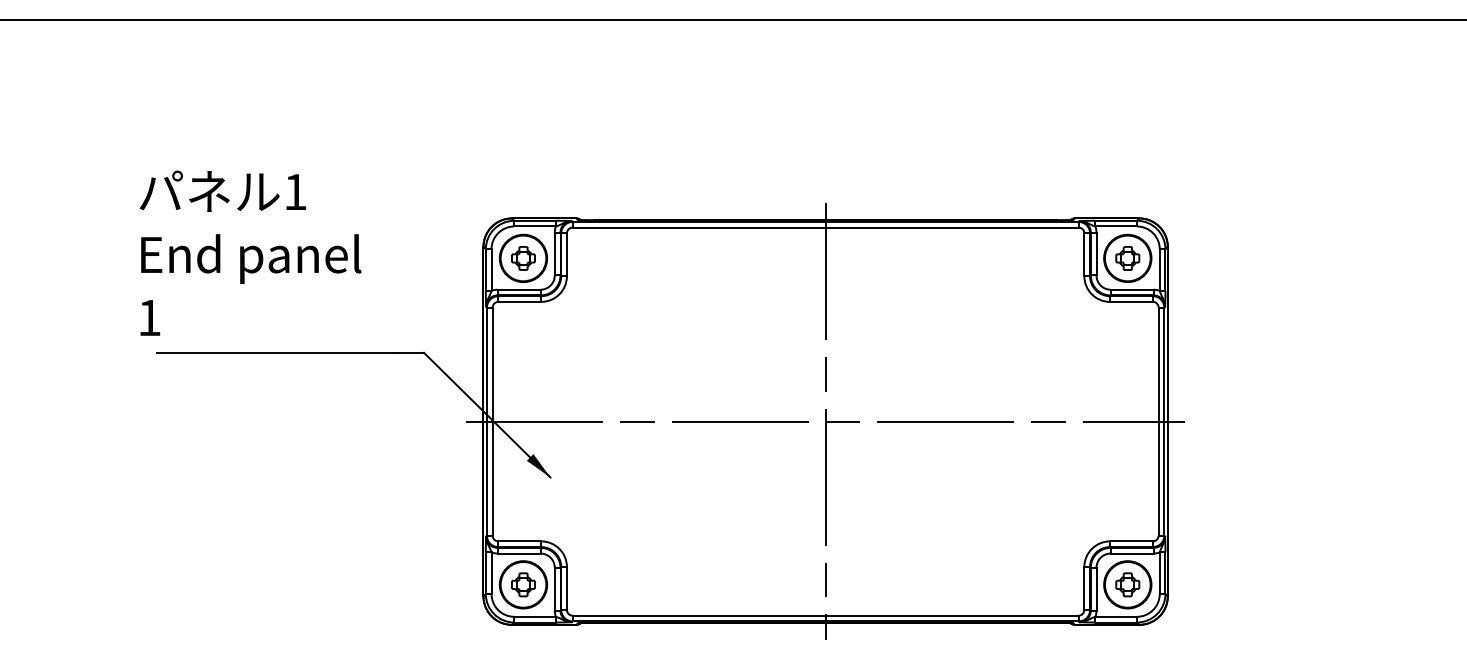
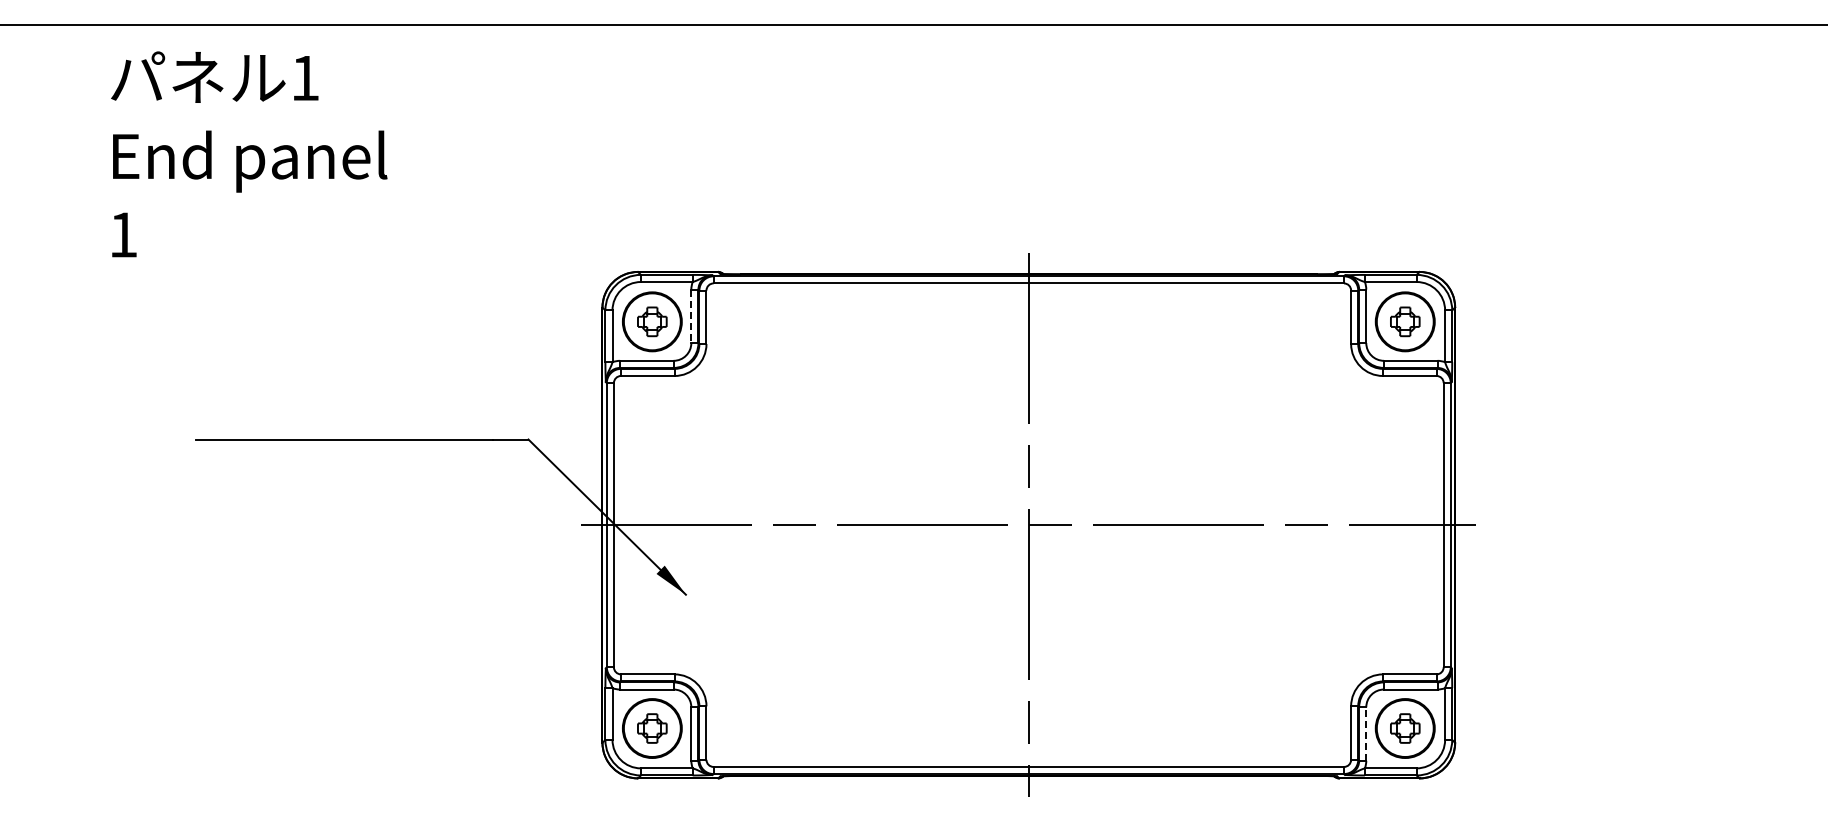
text: (250, 253) -> (249, 154), moved
line: (554, 254) -> (691, 316), solid -> dashed
line: (1096, 589) -> (1366, 734), solid -> dashed

